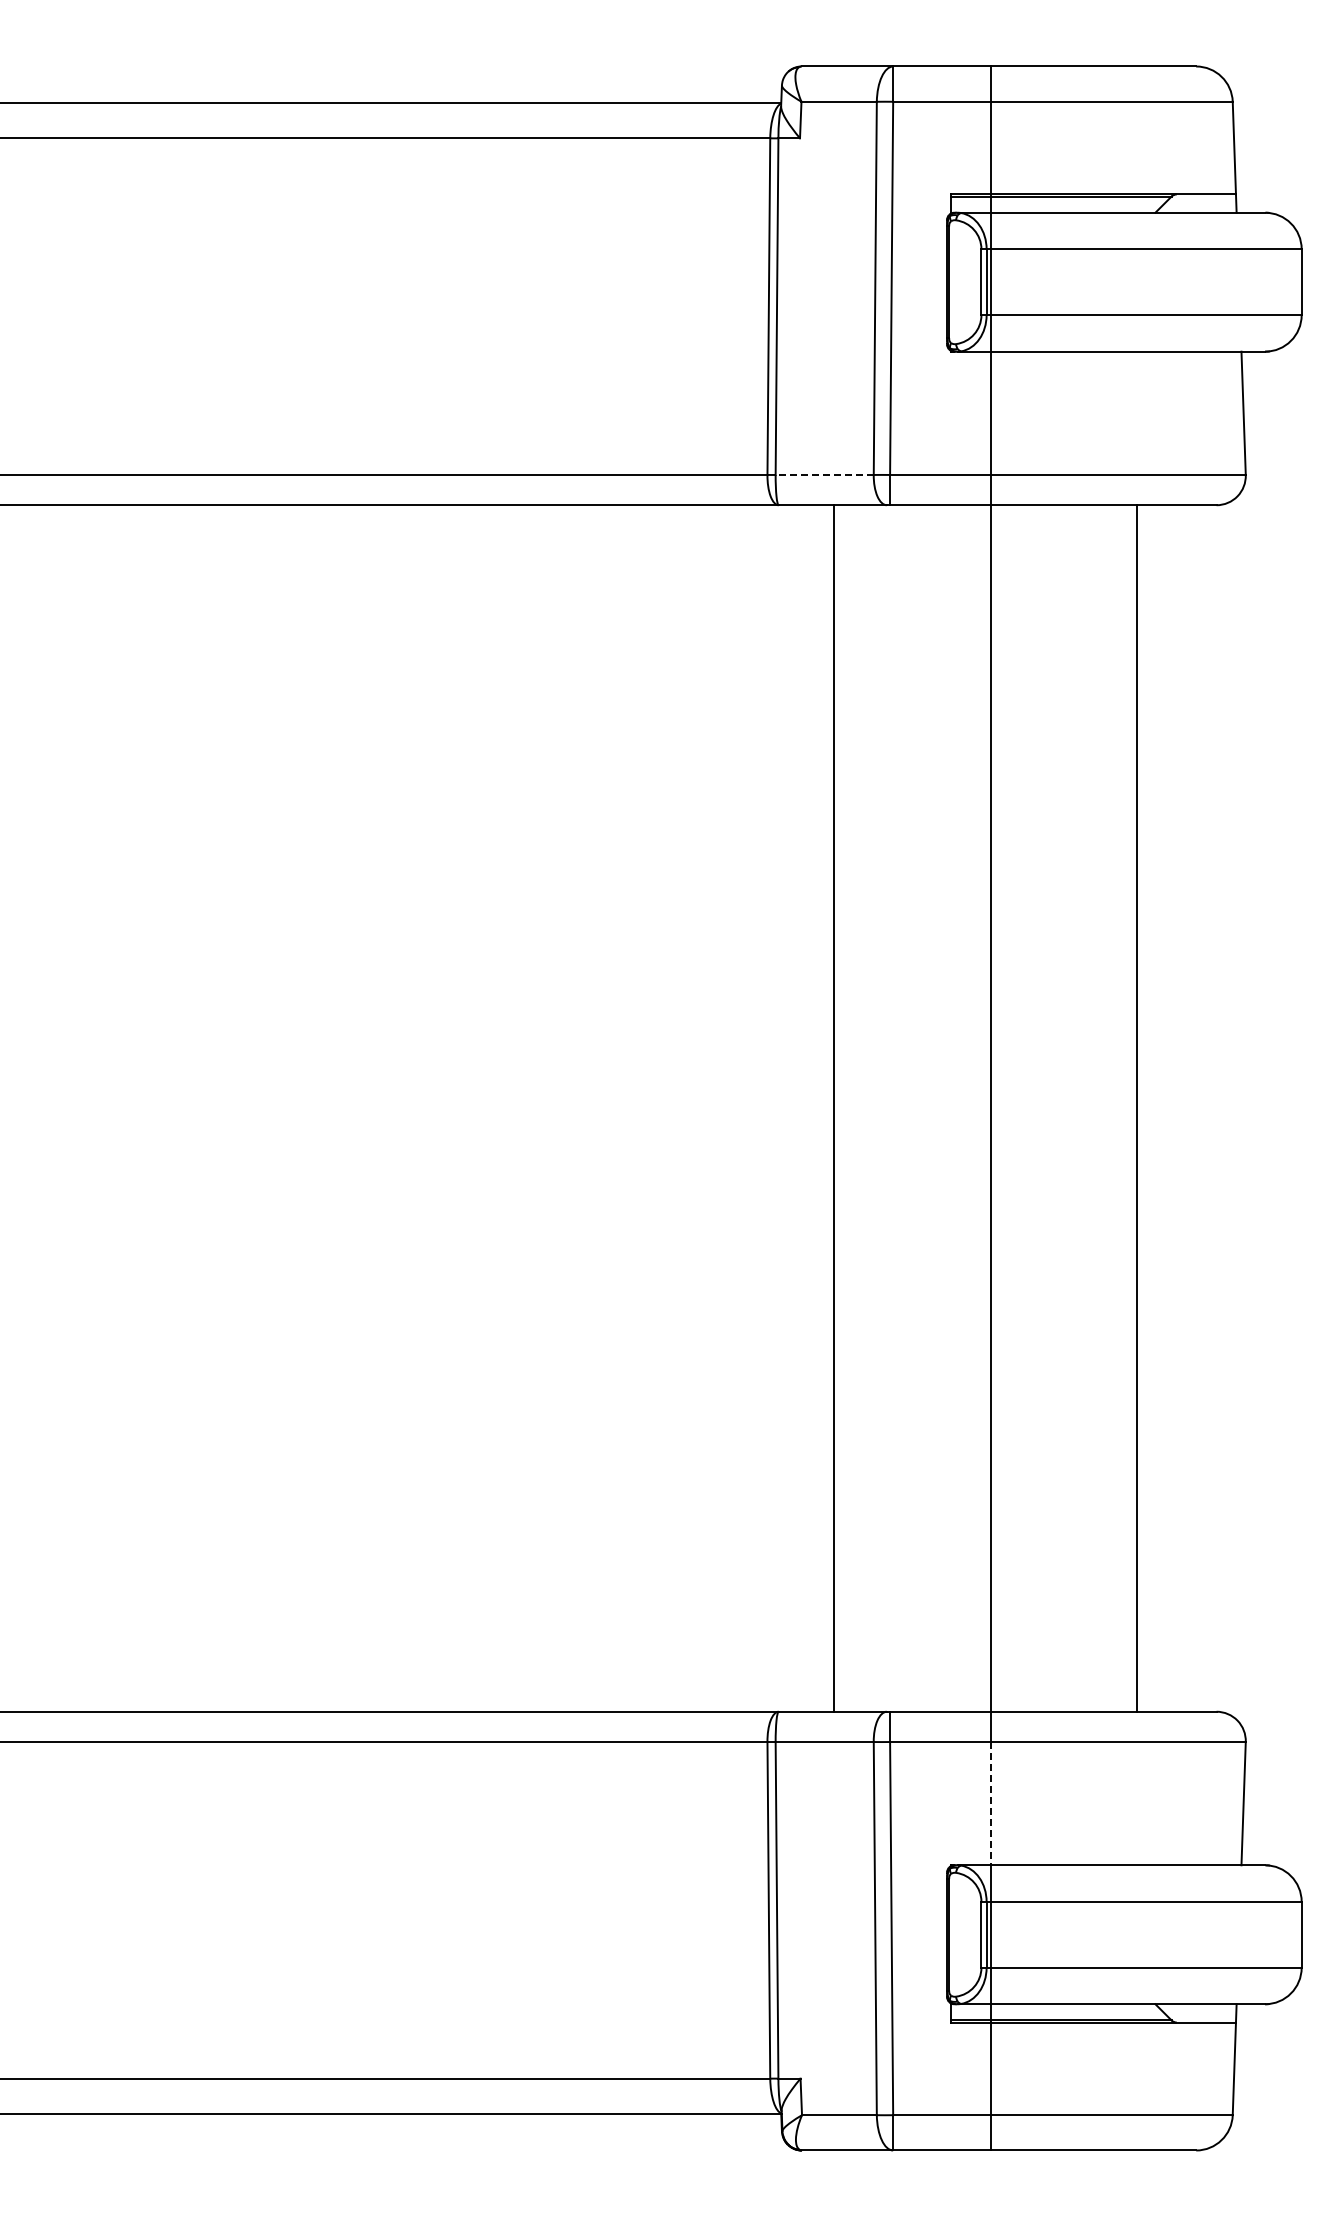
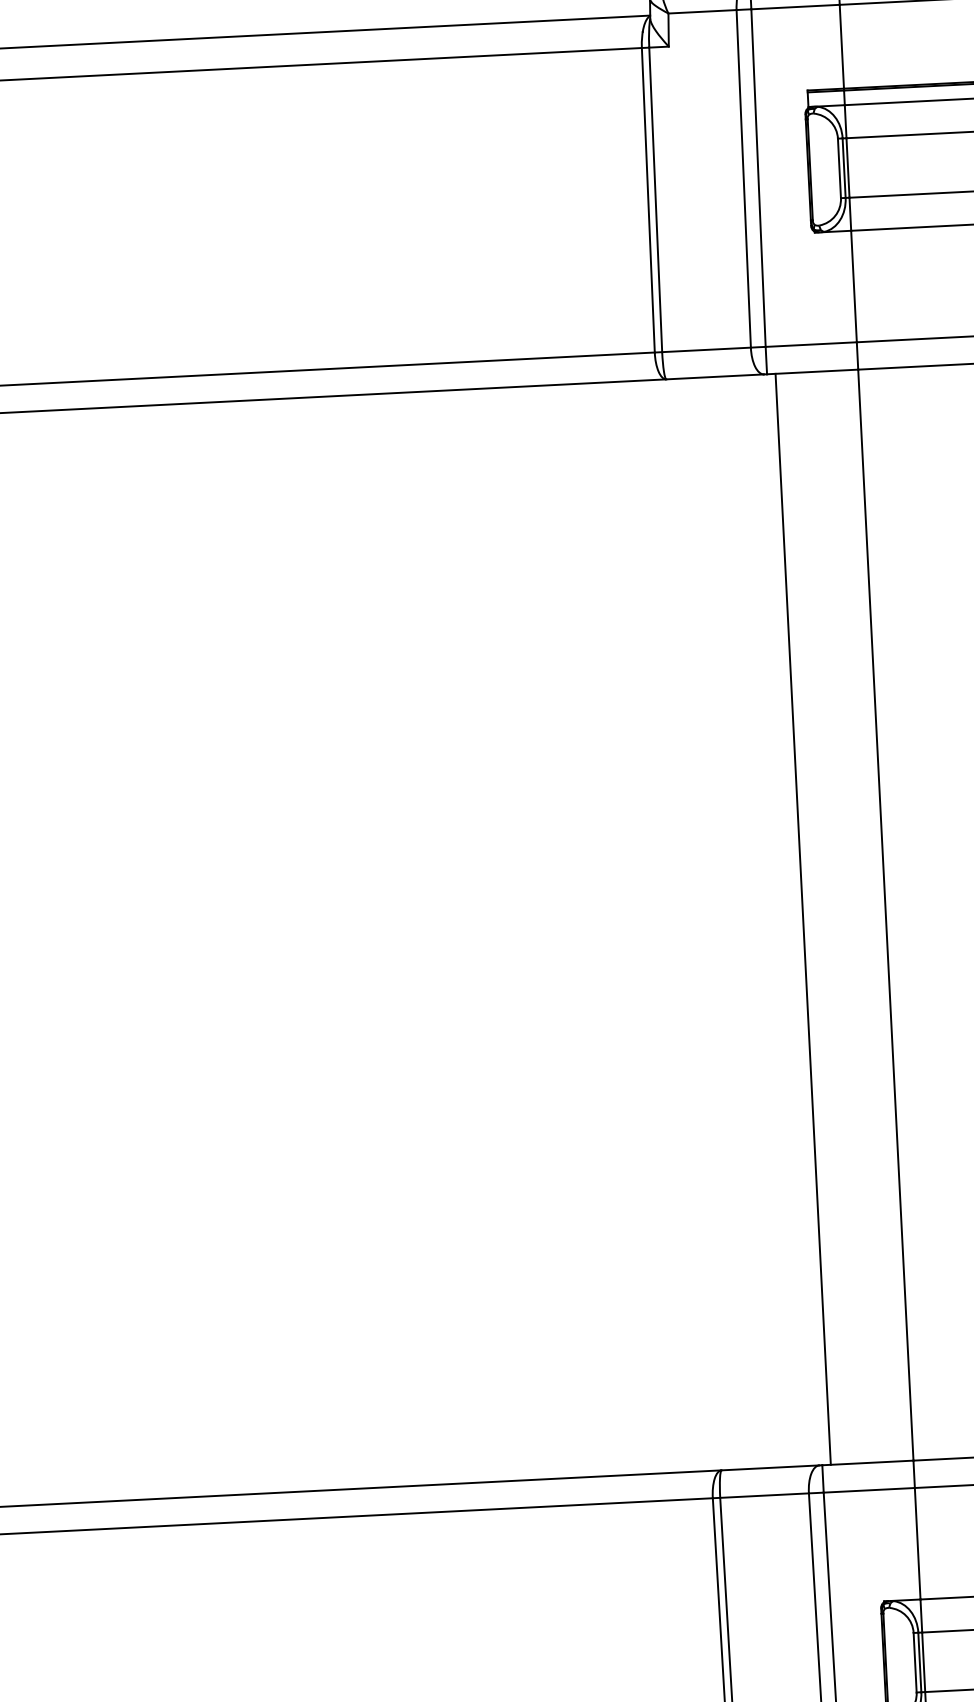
line: (824, 474) -> (706, 349), dashed -> solid
line: (833, 1108) -> (803, 919), moved
line: (990, 1803) -> (917, 1543), dashed -> solid

